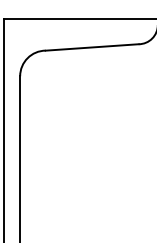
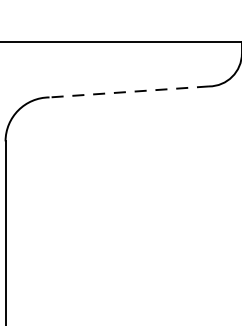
line: (92, 47) -> (129, 92), solid -> dashed

